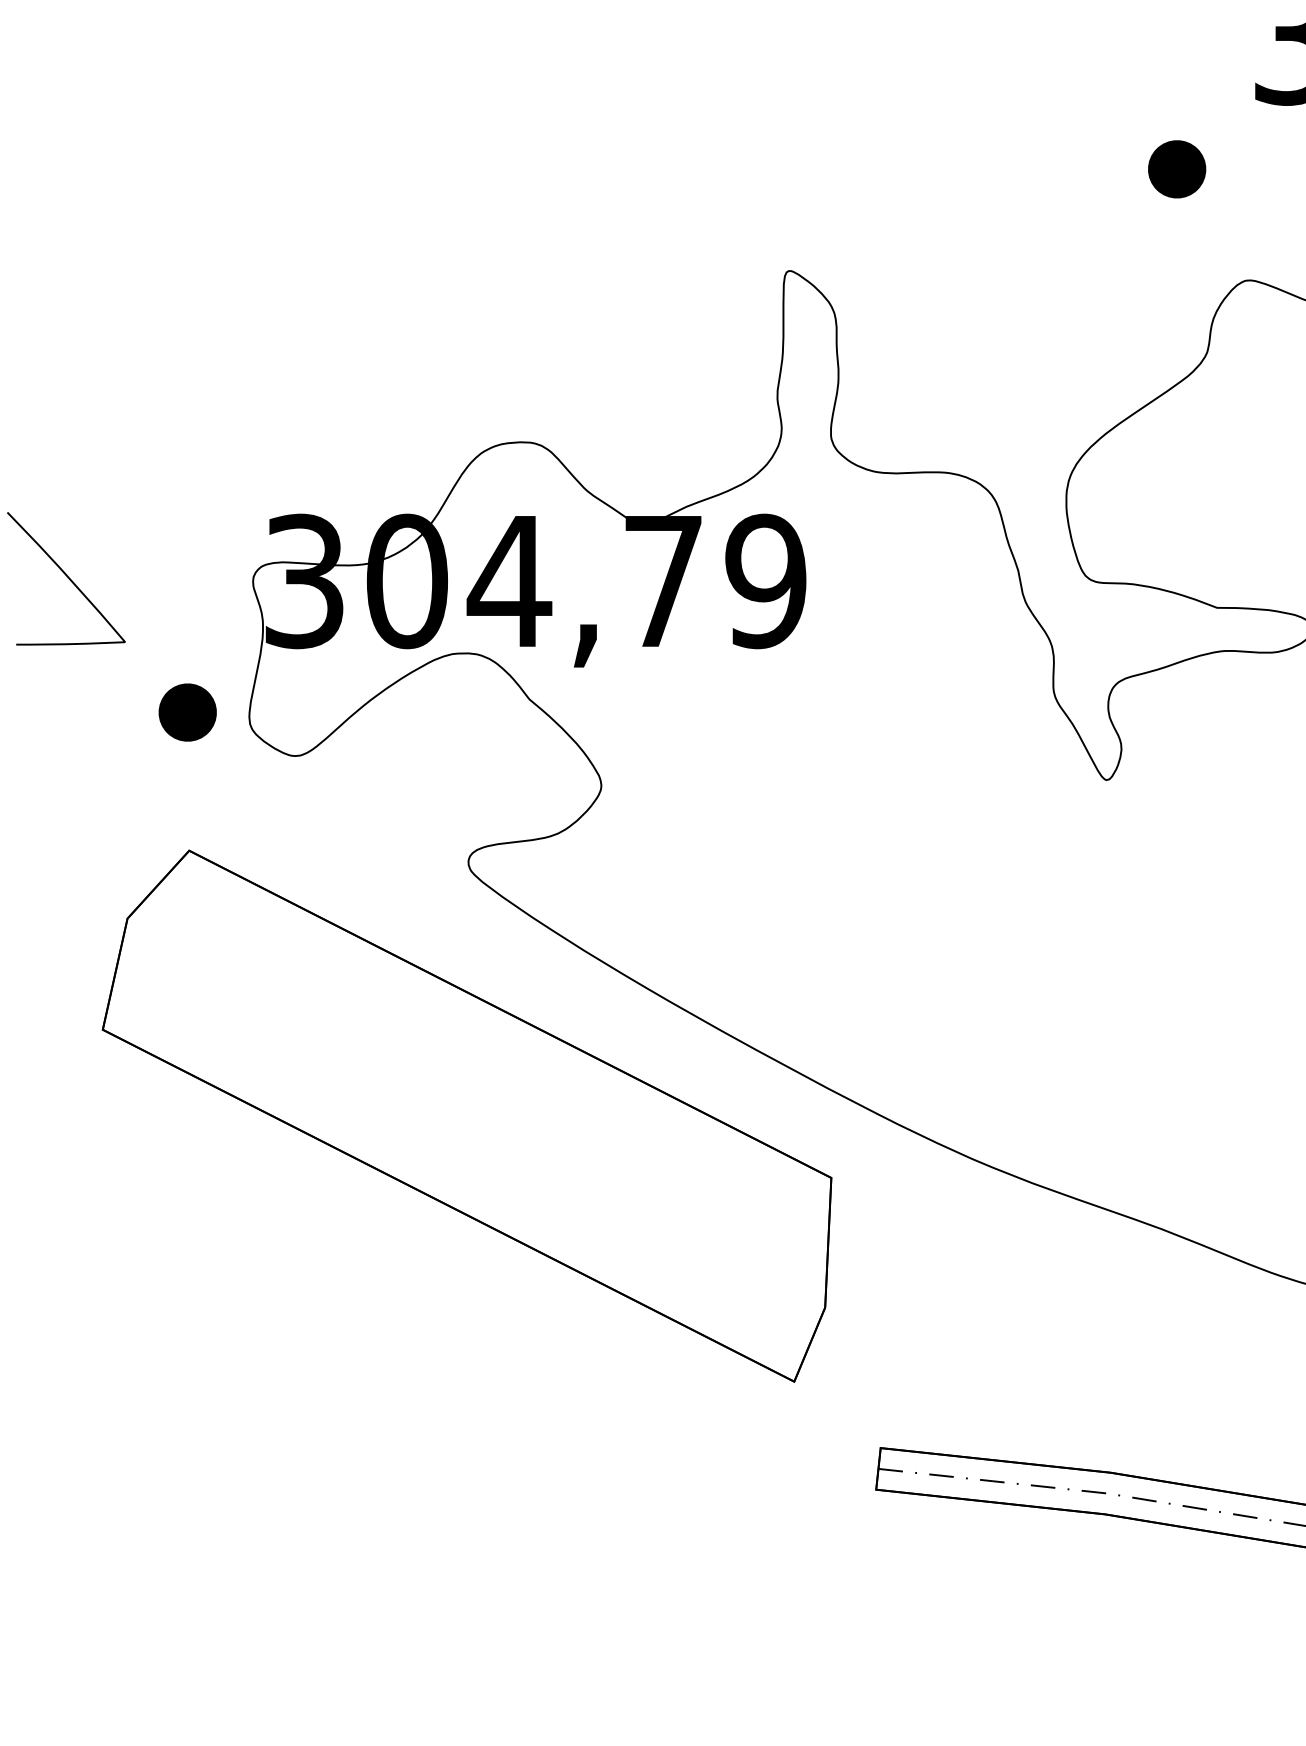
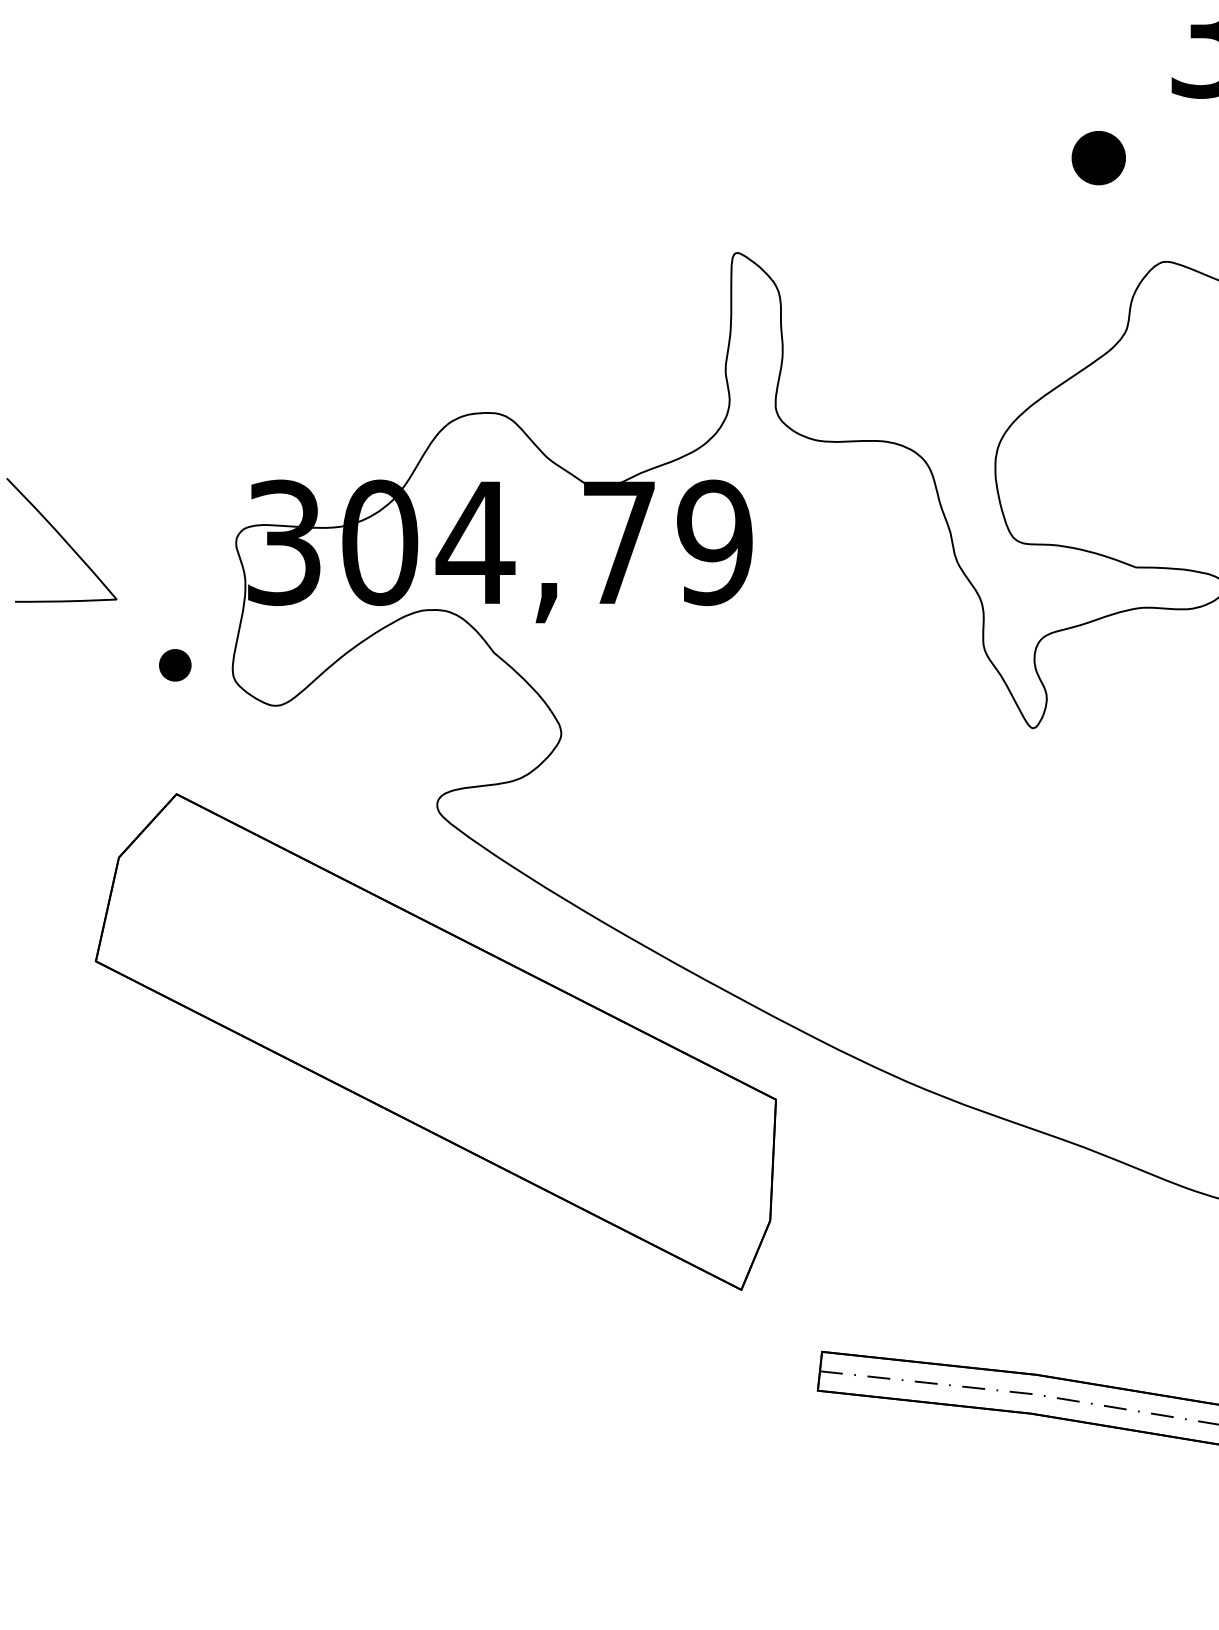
part: (188, 712) -> (175, 665), size x0.6

